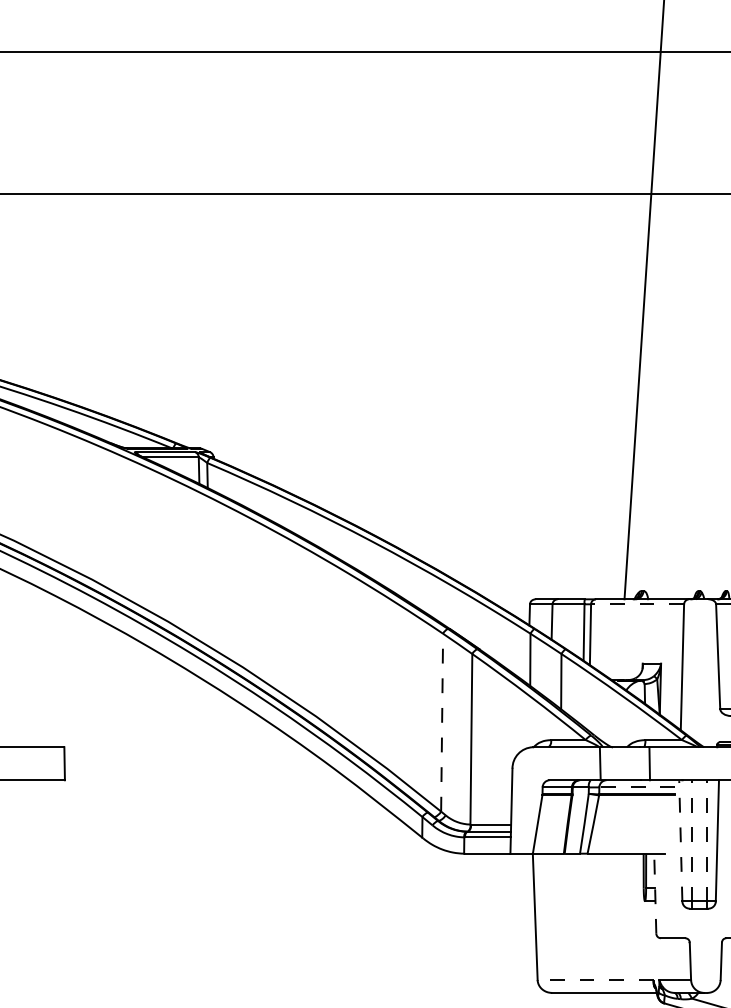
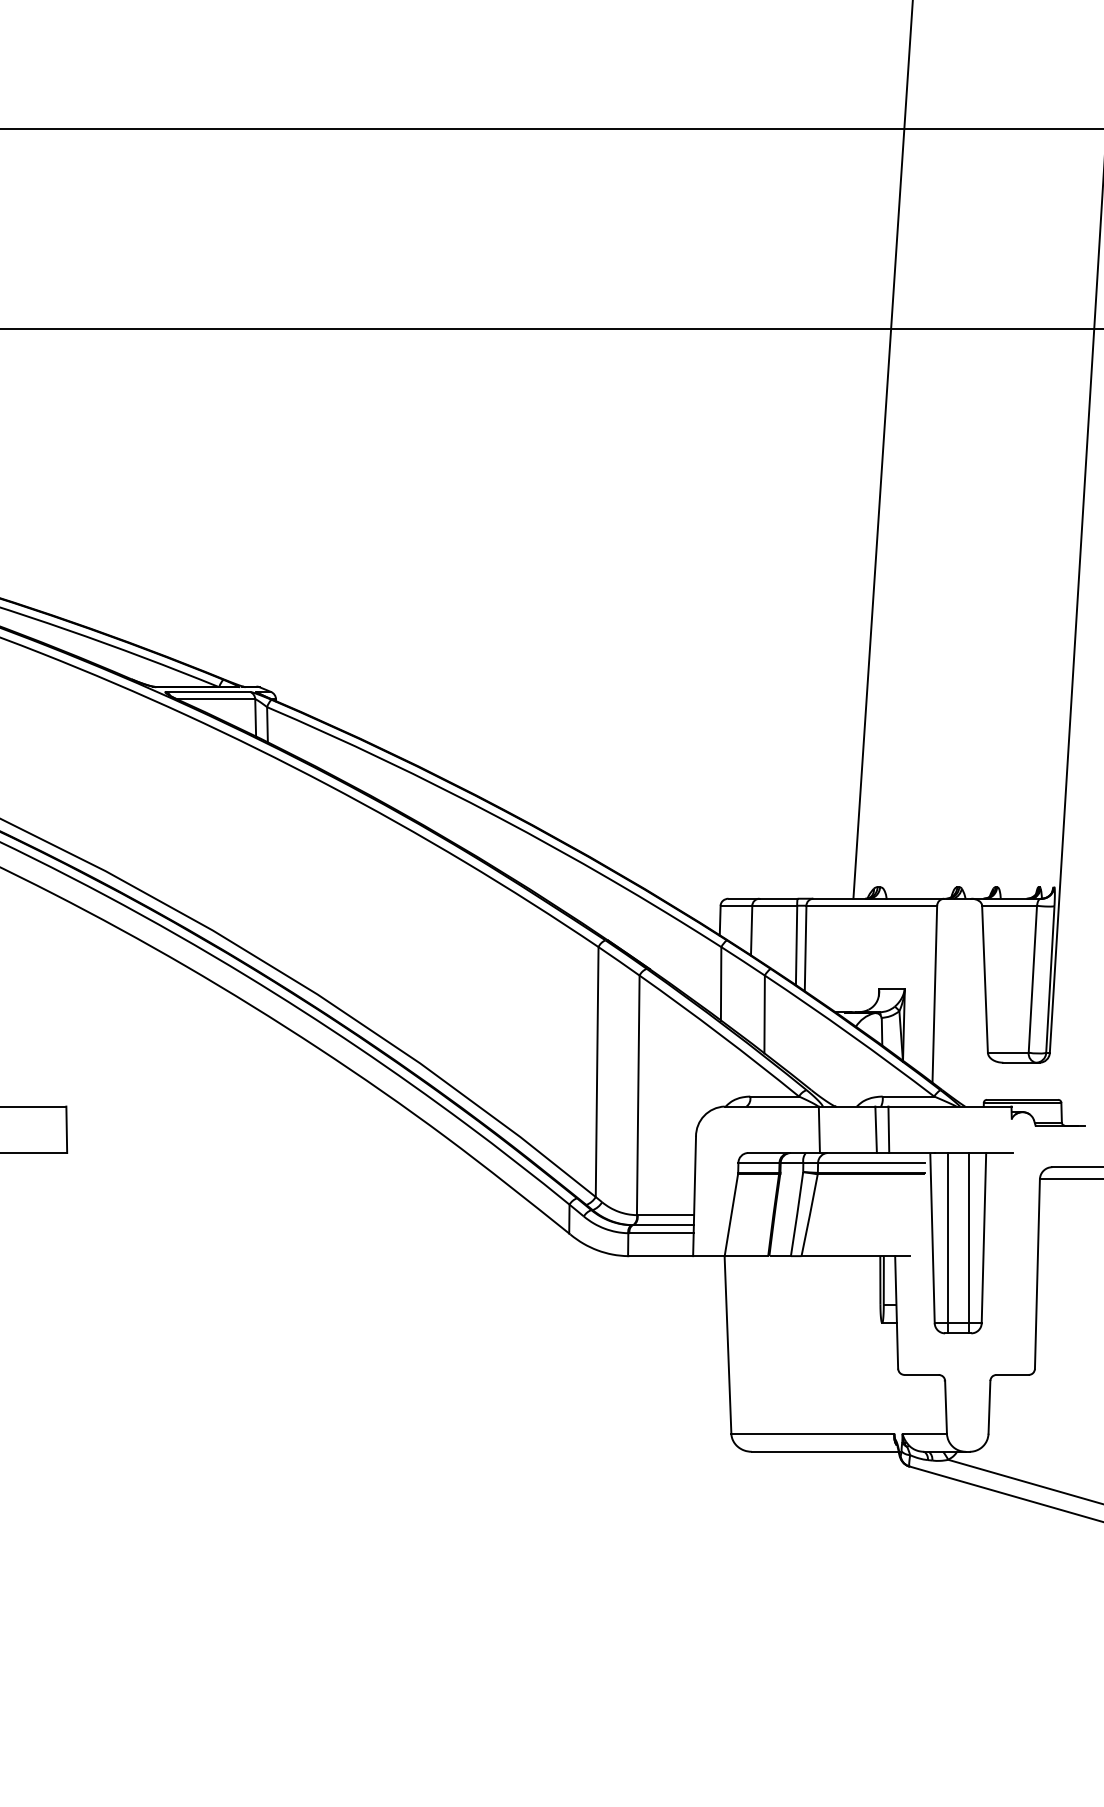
line: (637, 604) -> (871, 905), dashed -> solid
line: (442, 722) -> (597, 1072), dashed -> solid
line: (640, 763) -> (875, 1129), added
line: (636, 787) -> (870, 1163), dashed -> solid
line: (691, 840) -> (947, 1237), dashed -> solid
line: (706, 840) -> (968, 1237), dashed -> solid
line: (680, 841) -> (932, 1238), dashed -> solid
line: (655, 893) -> (896, 1311), dashed -> solid
line: (595, 979) -> (812, 1433), dashed -> solid

